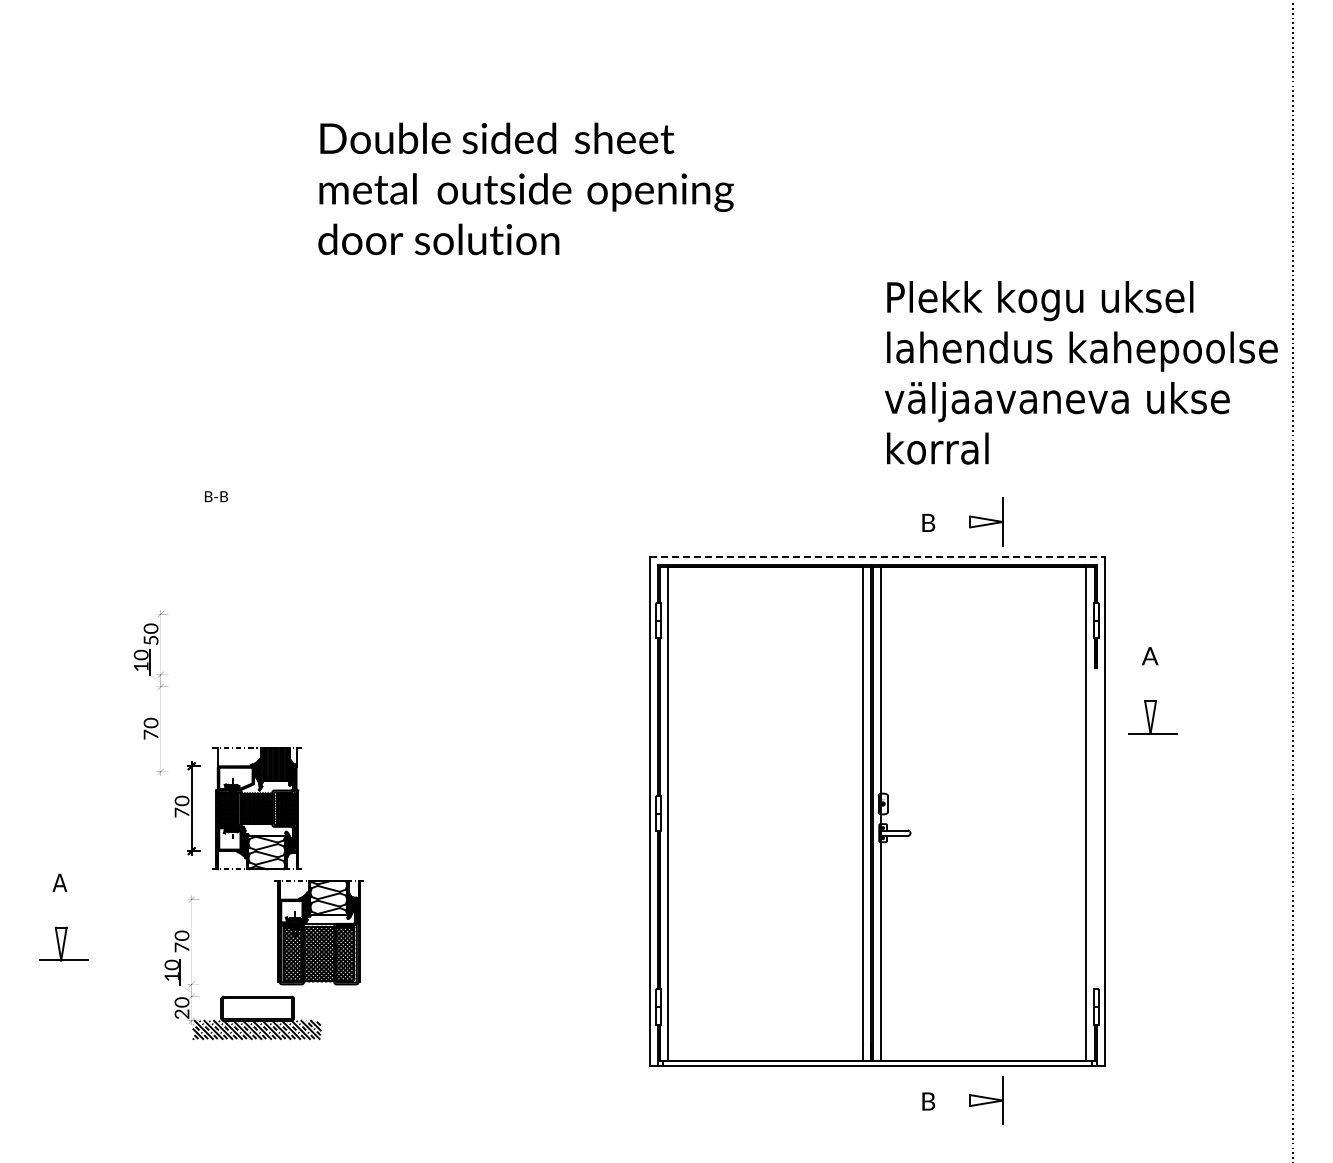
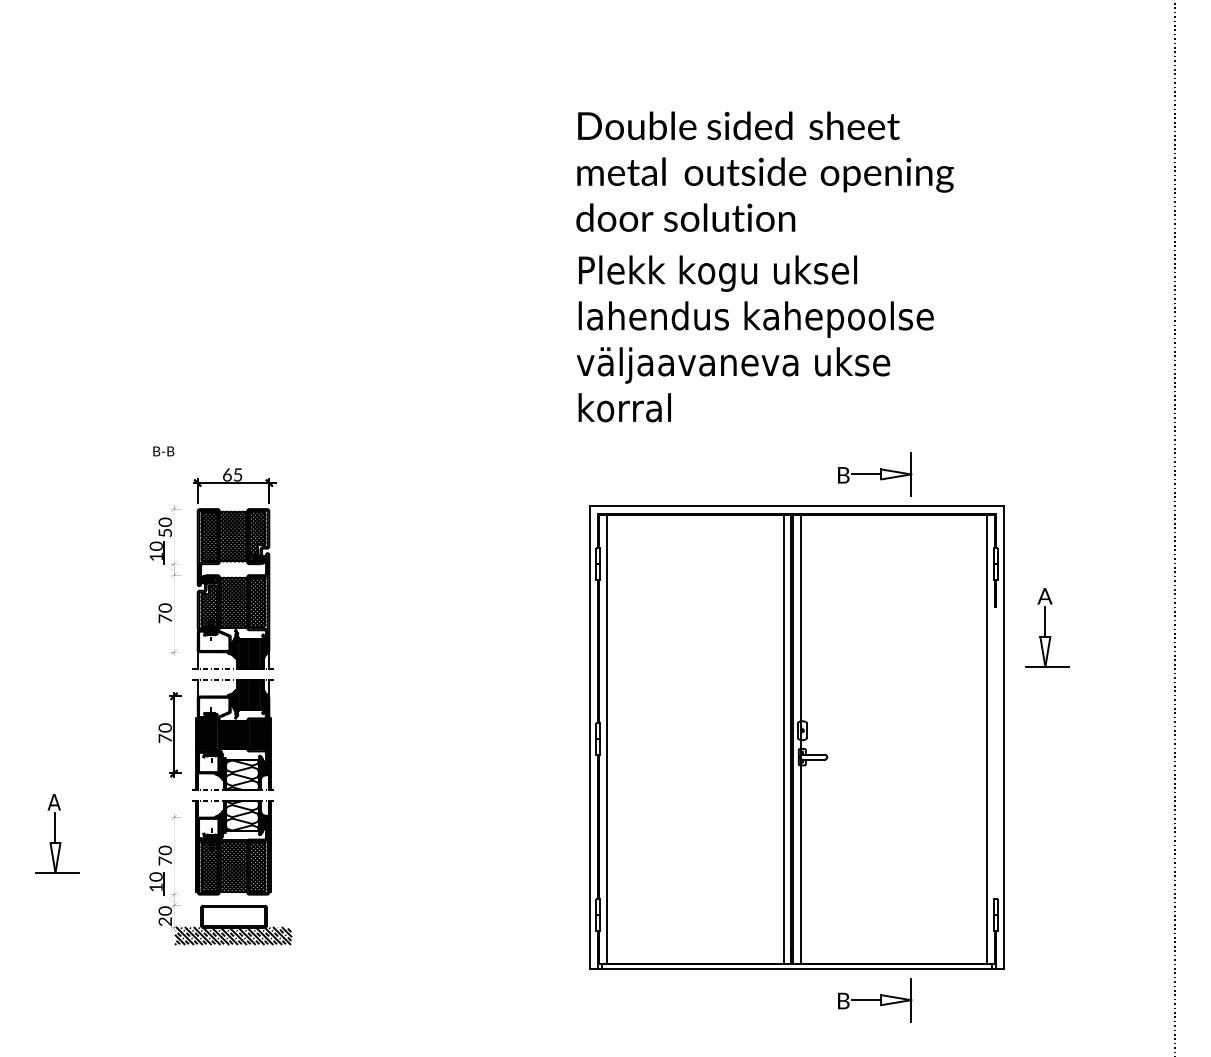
text: (525, 188) -> (764, 171), moved
text: (1081, 372) -> (755, 338), moved
text: (216, 496) -> (163, 451), moved
line: (953, 522) -> (866, 474), added
line: (877, 556) -> (797, 505), dashed -> solid
part: (258, 625) -> (234, 568), added
line: (1150, 684) -> (1045, 622), added
part: (158, 689) -> (172, 577), moved
line: (61, 911) -> (55, 828), added
part: (318, 932) -> (232, 847), moved
line: (953, 1100) -> (866, 1000), added

